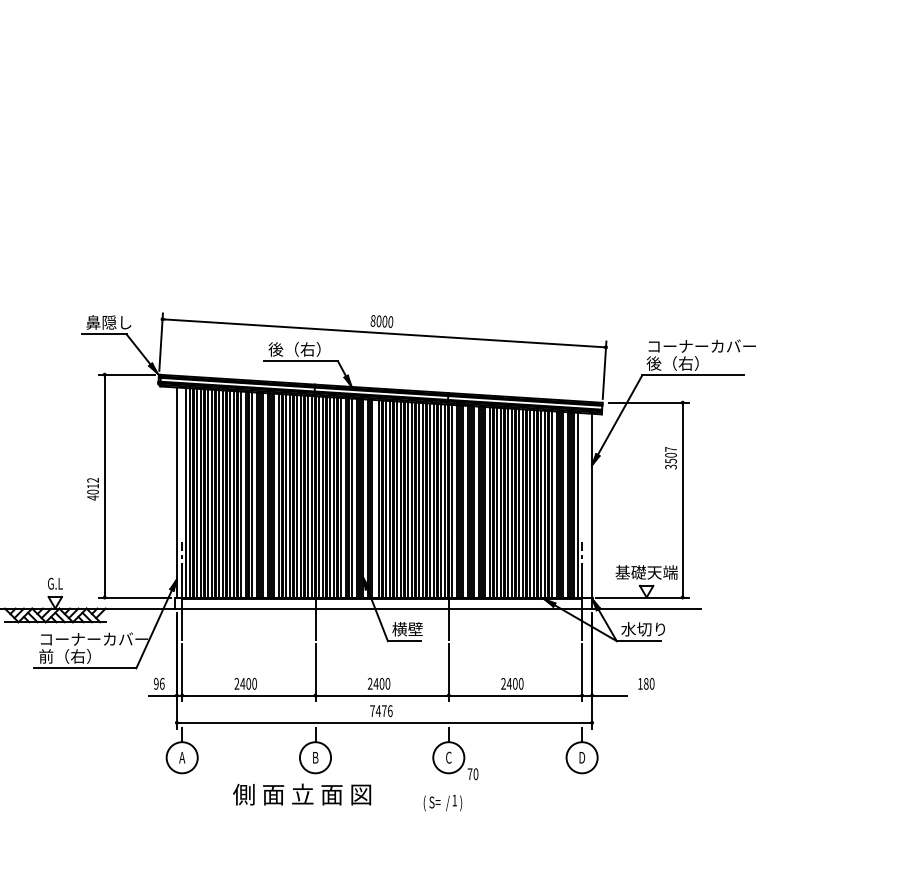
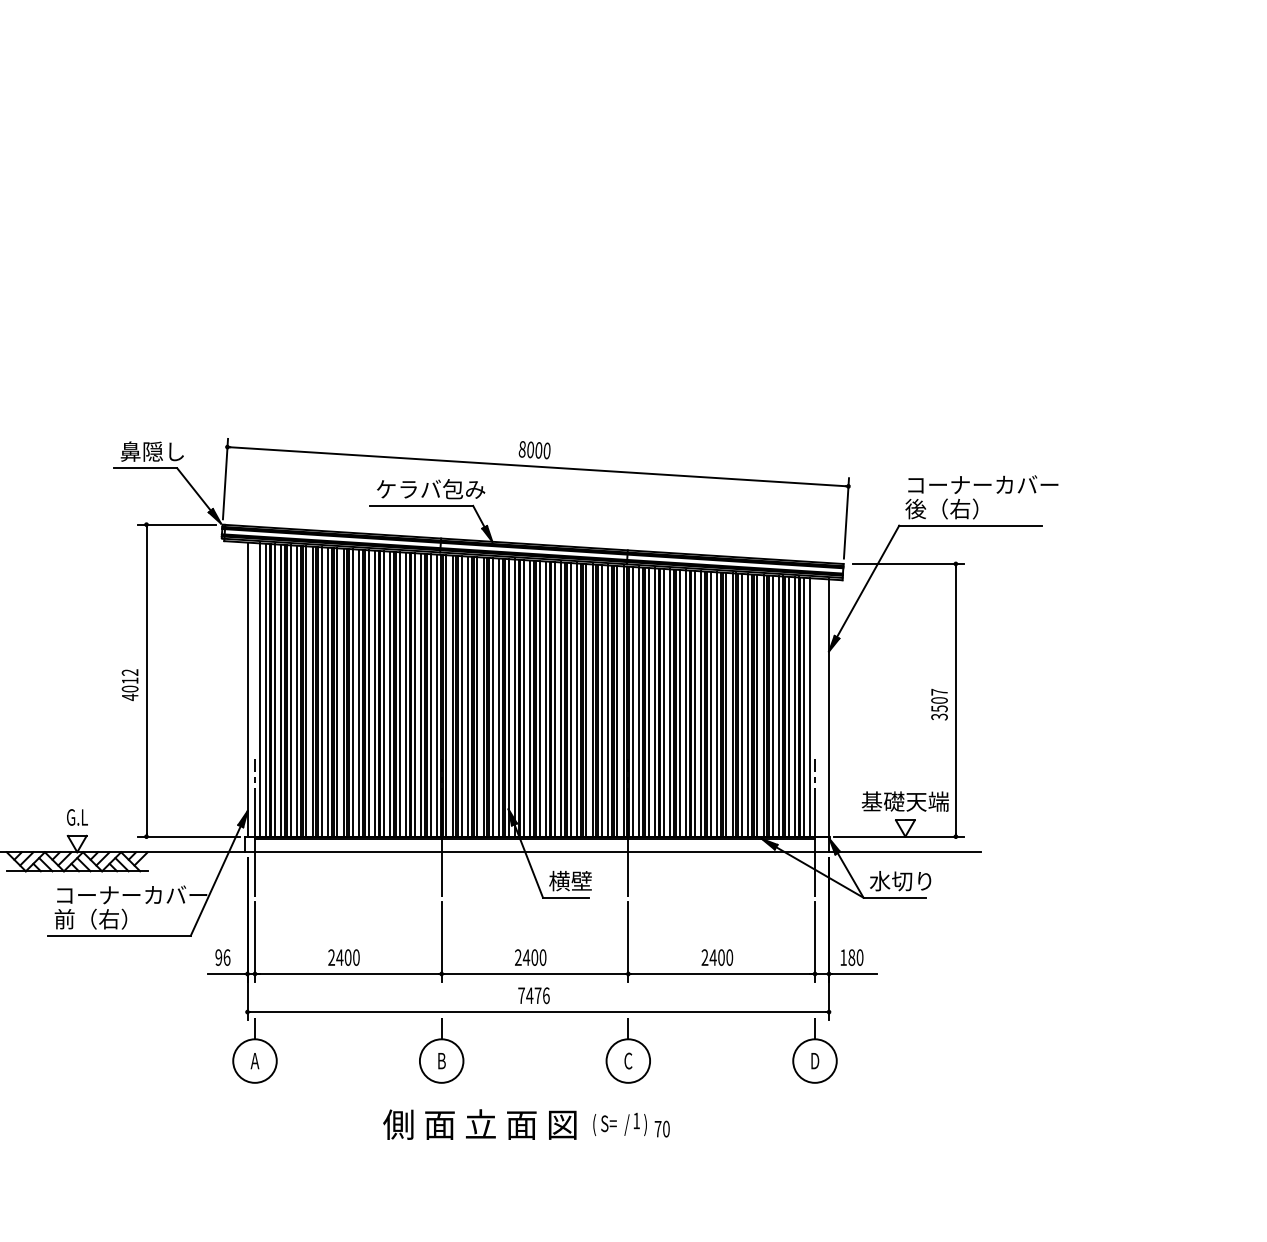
text: (307, 348) -> (430, 488), 後（右） -> ケラバ包み
text: (671, 458) -> (939, 704), moved
line: (374, 498) -> (524, 698), added
text: (646, 683) -> (851, 957), moved
text: (472, 773) -> (661, 1128), moved
text: (301, 794) -> (479, 1124), moved

